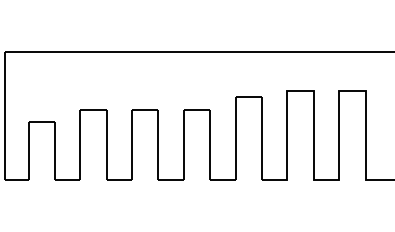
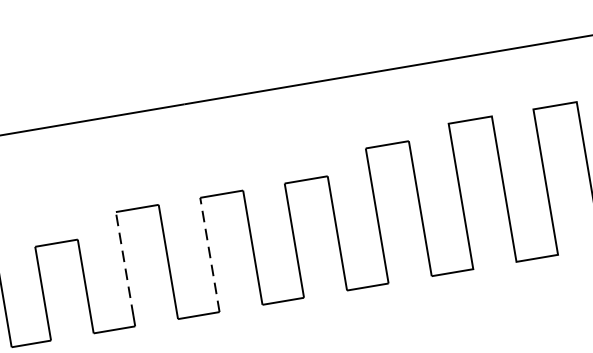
line: (80, 141) -> (124, 264), solid -> dashed
line: (132, 144) -> (210, 254), solid -> dashed

